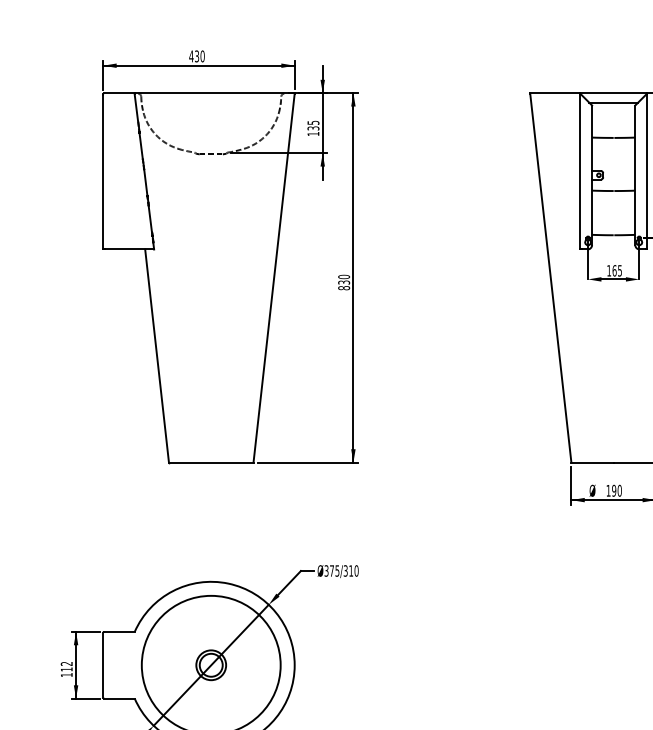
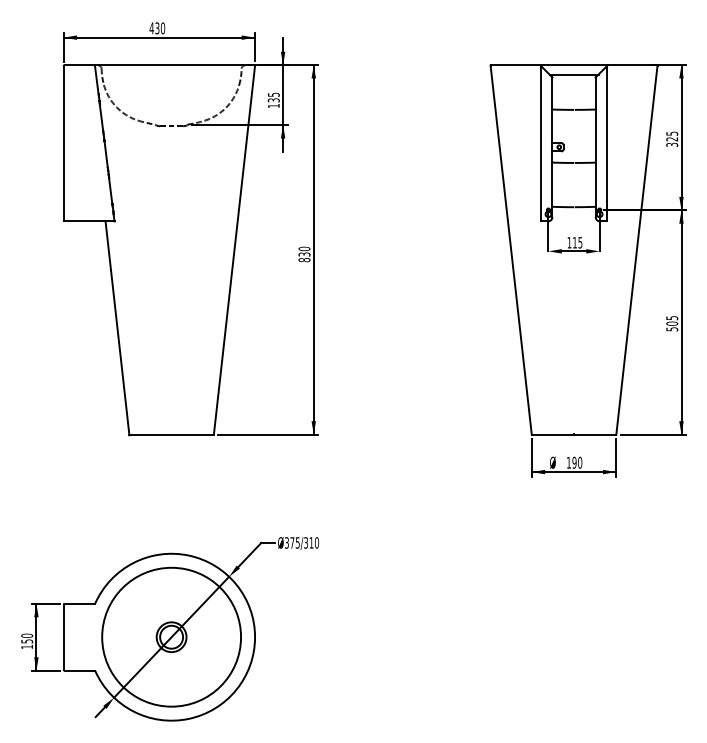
text: (615, 270) -> (575, 242), 165 -> 115
text: (67, 666) -> (27, 638), 112 -> 150

